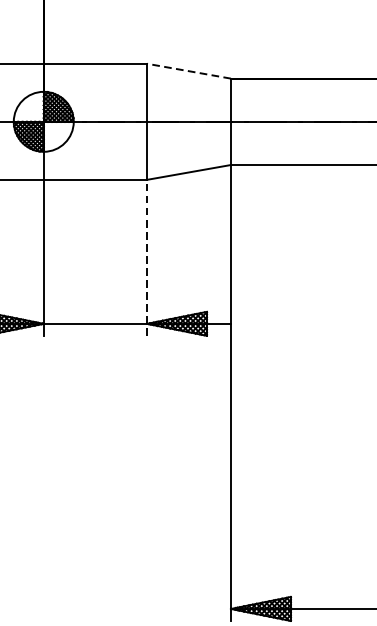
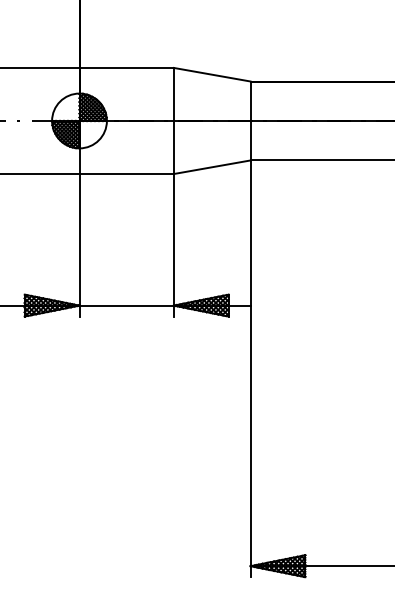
line: (189, 70) -> (212, 74), dashed -> solid
line: (146, 256) -> (173, 244), dashed -> solid

